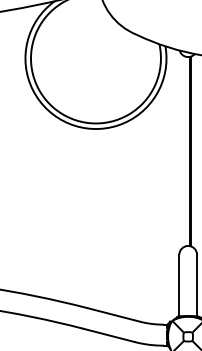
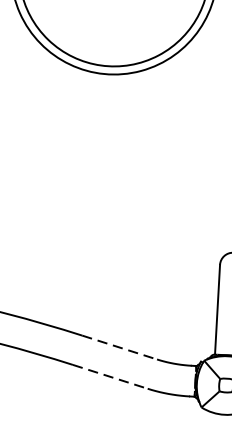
line: (113, 314) -> (118, 346), solid -> dashed
line: (108, 335) -> (109, 377), solid -> dashed

